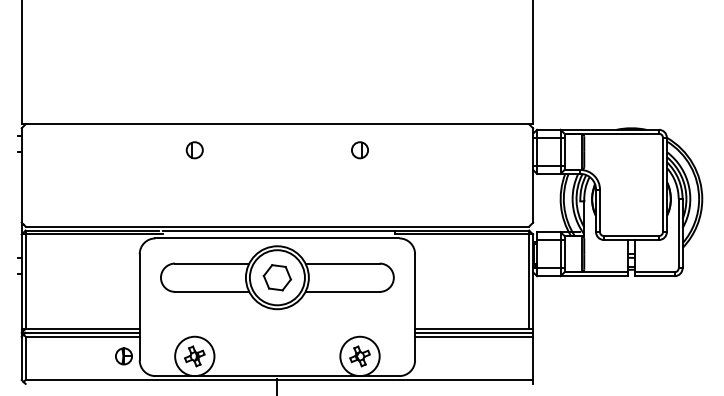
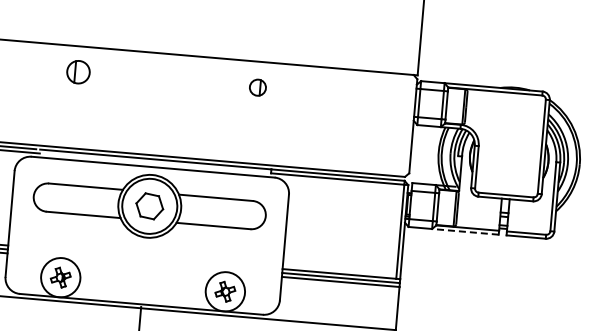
part: (194, 150) -> (78, 72), size x1.4
part: (359, 150) -> (257, 87), moved
line: (593, 276) -> (464, 232), solid -> dashed

